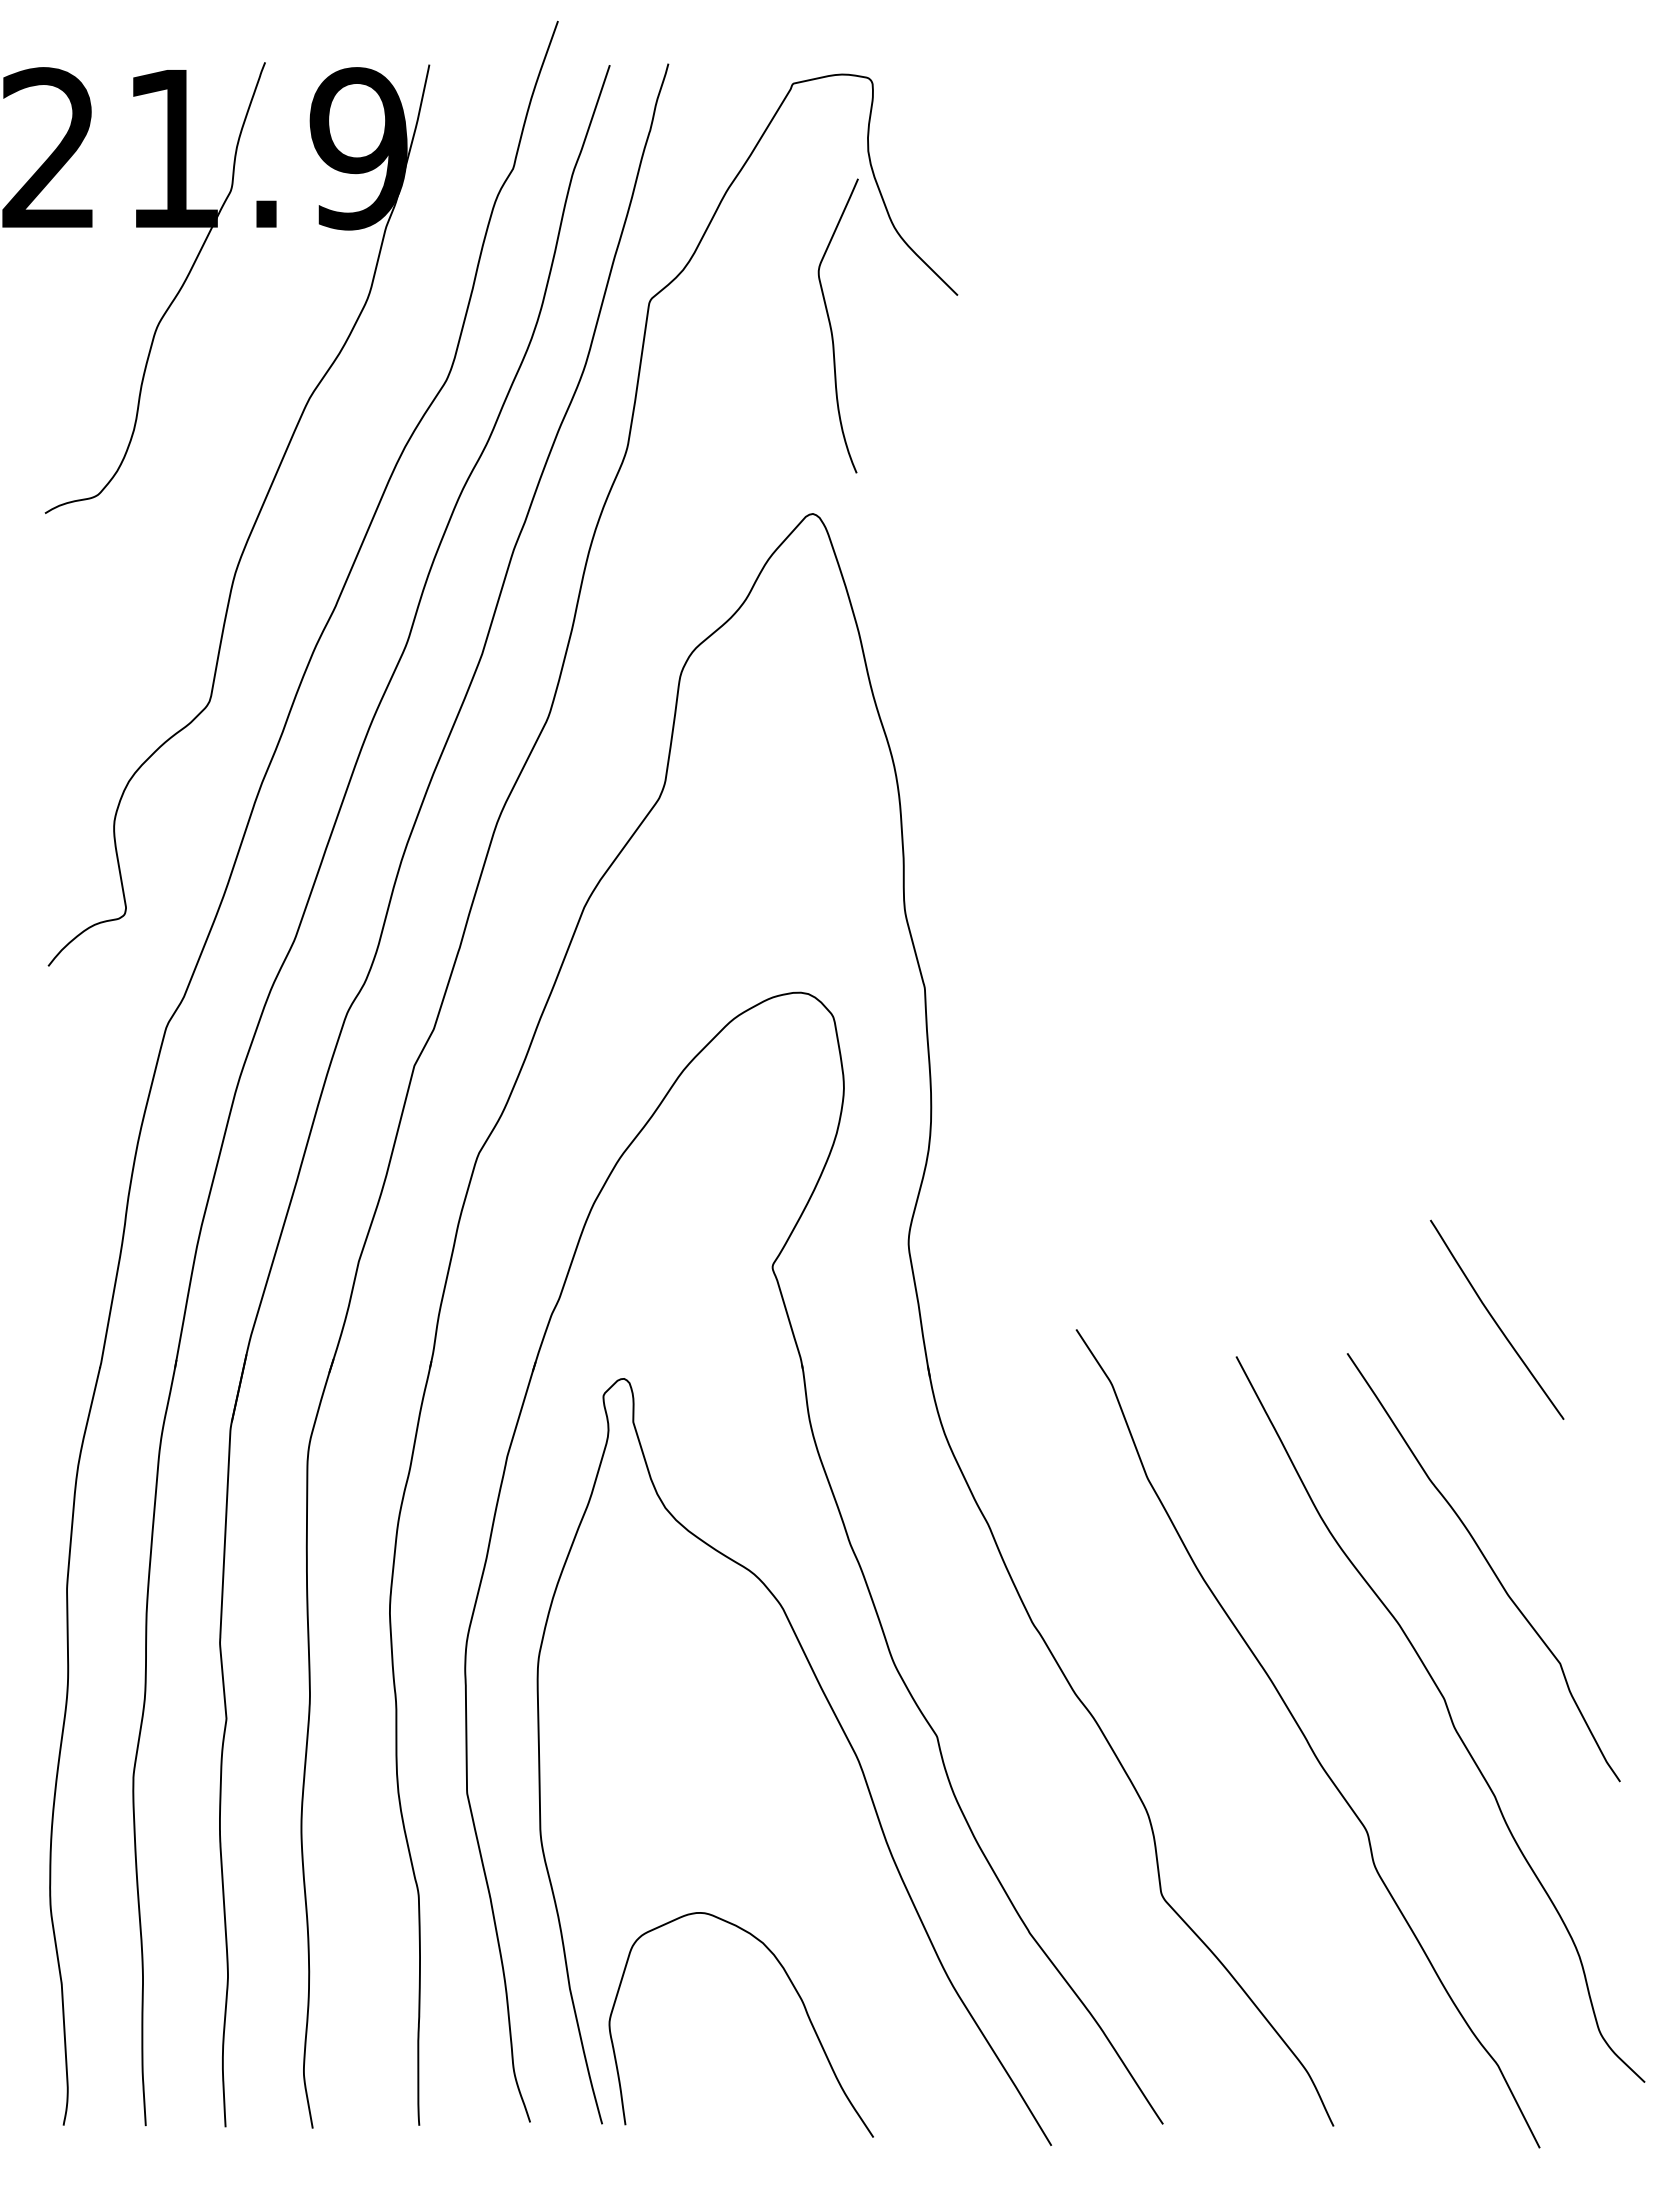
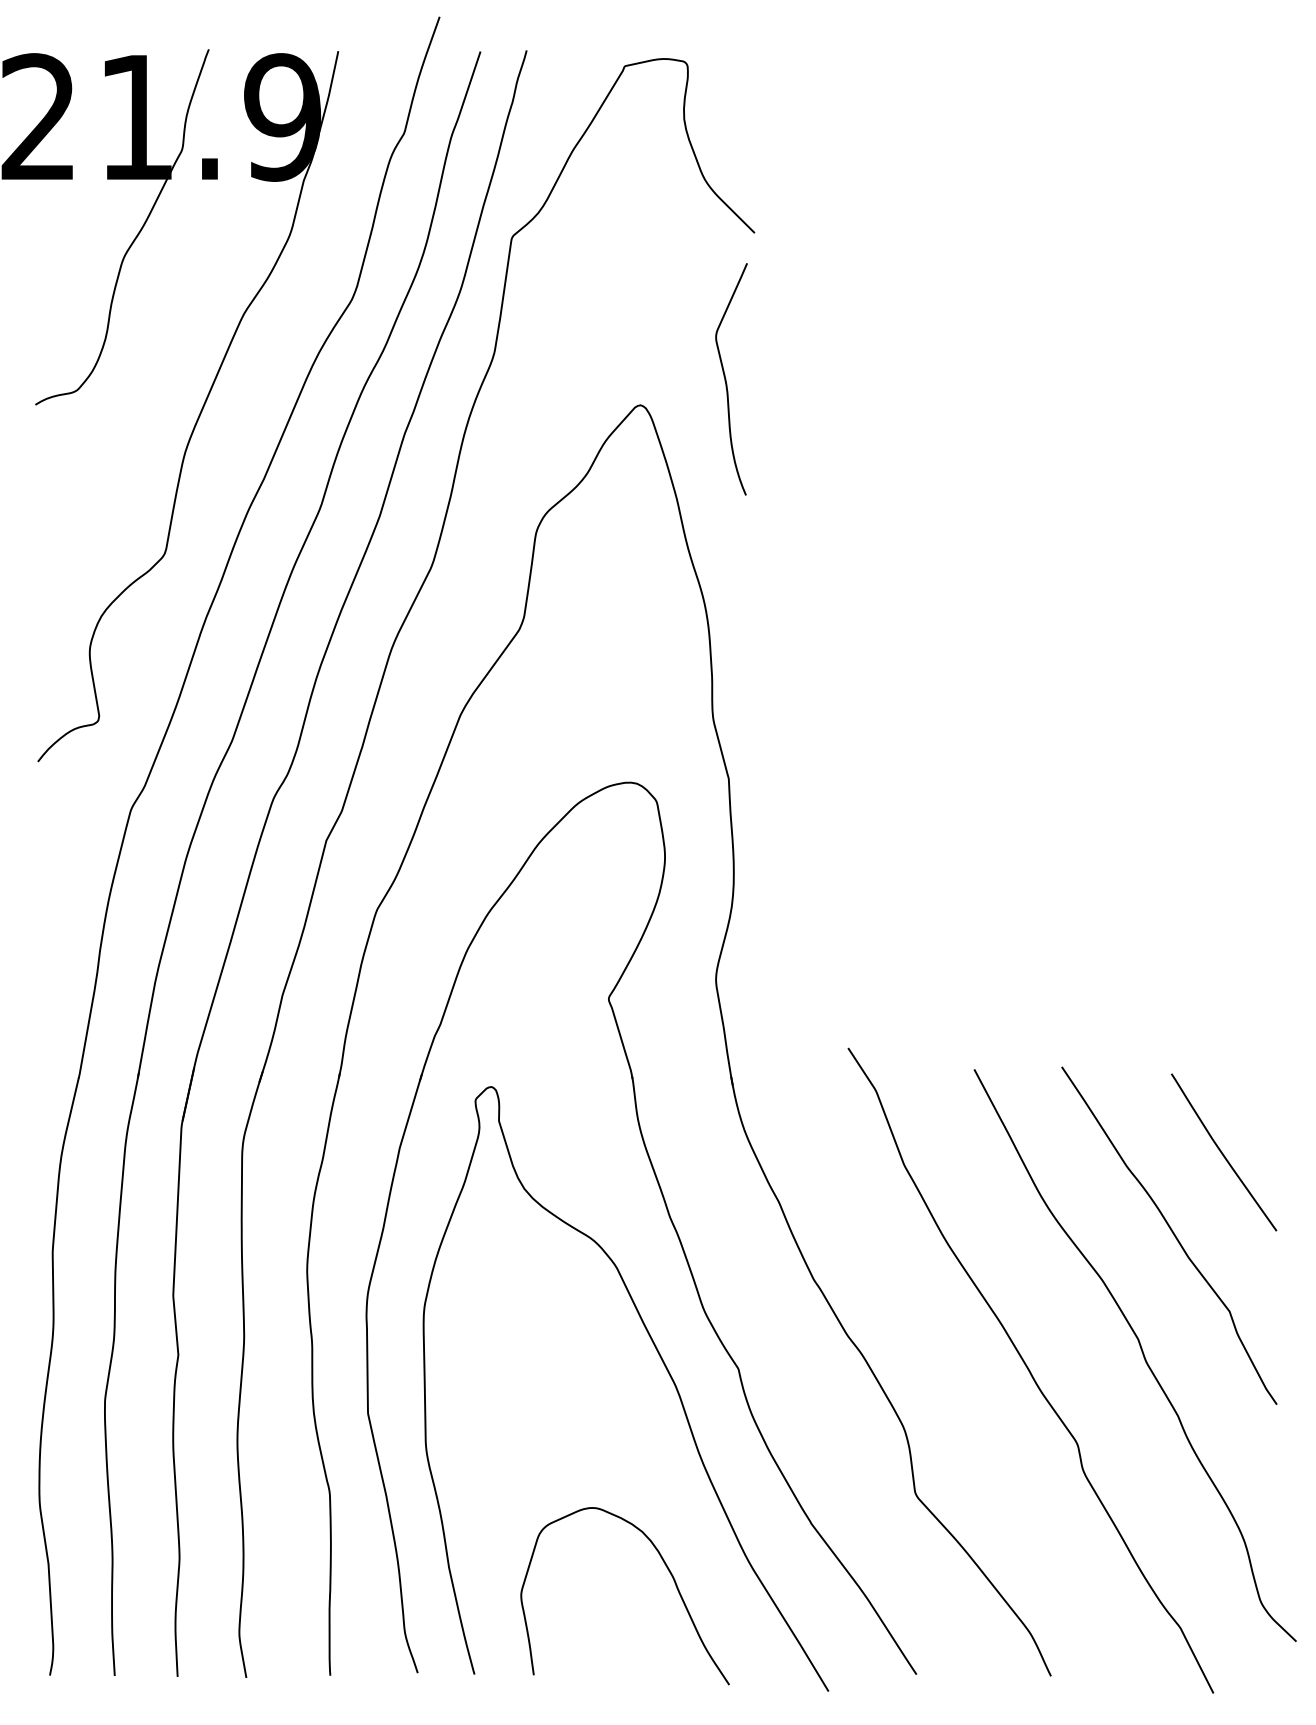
curve: (831, 325) -> (726, 378), moved
curve: (1495, 1320) -> (1222, 1152), moved
curve: (795, 1991) -> (667, 1569), moved

